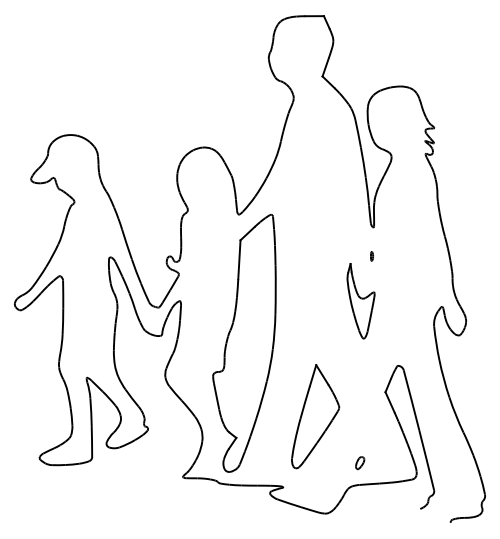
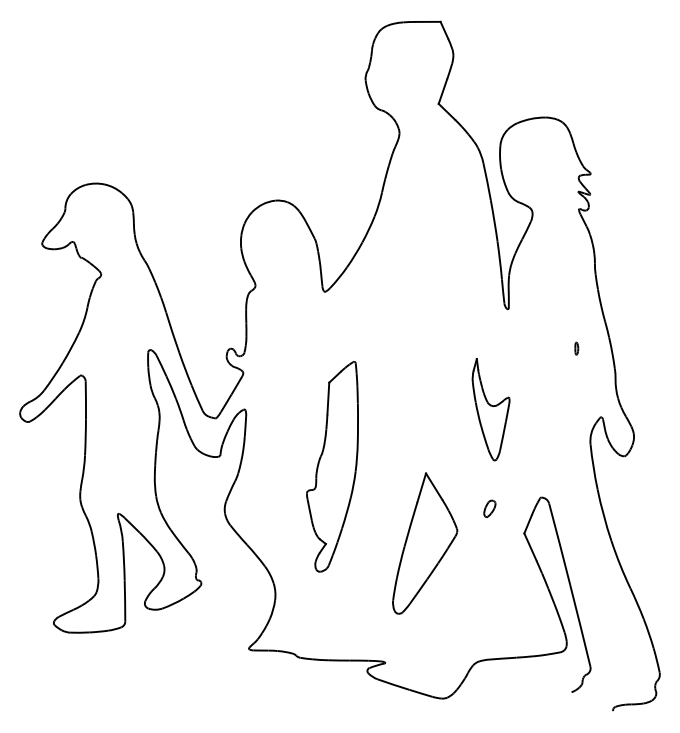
part: (371, 256) -> (576, 348), moved
part: (244, 342) -> (332, 465), size x0.6
part: (315, 416) -> (425, 543), moved
part: (360, 463) -> (490, 509), moved

